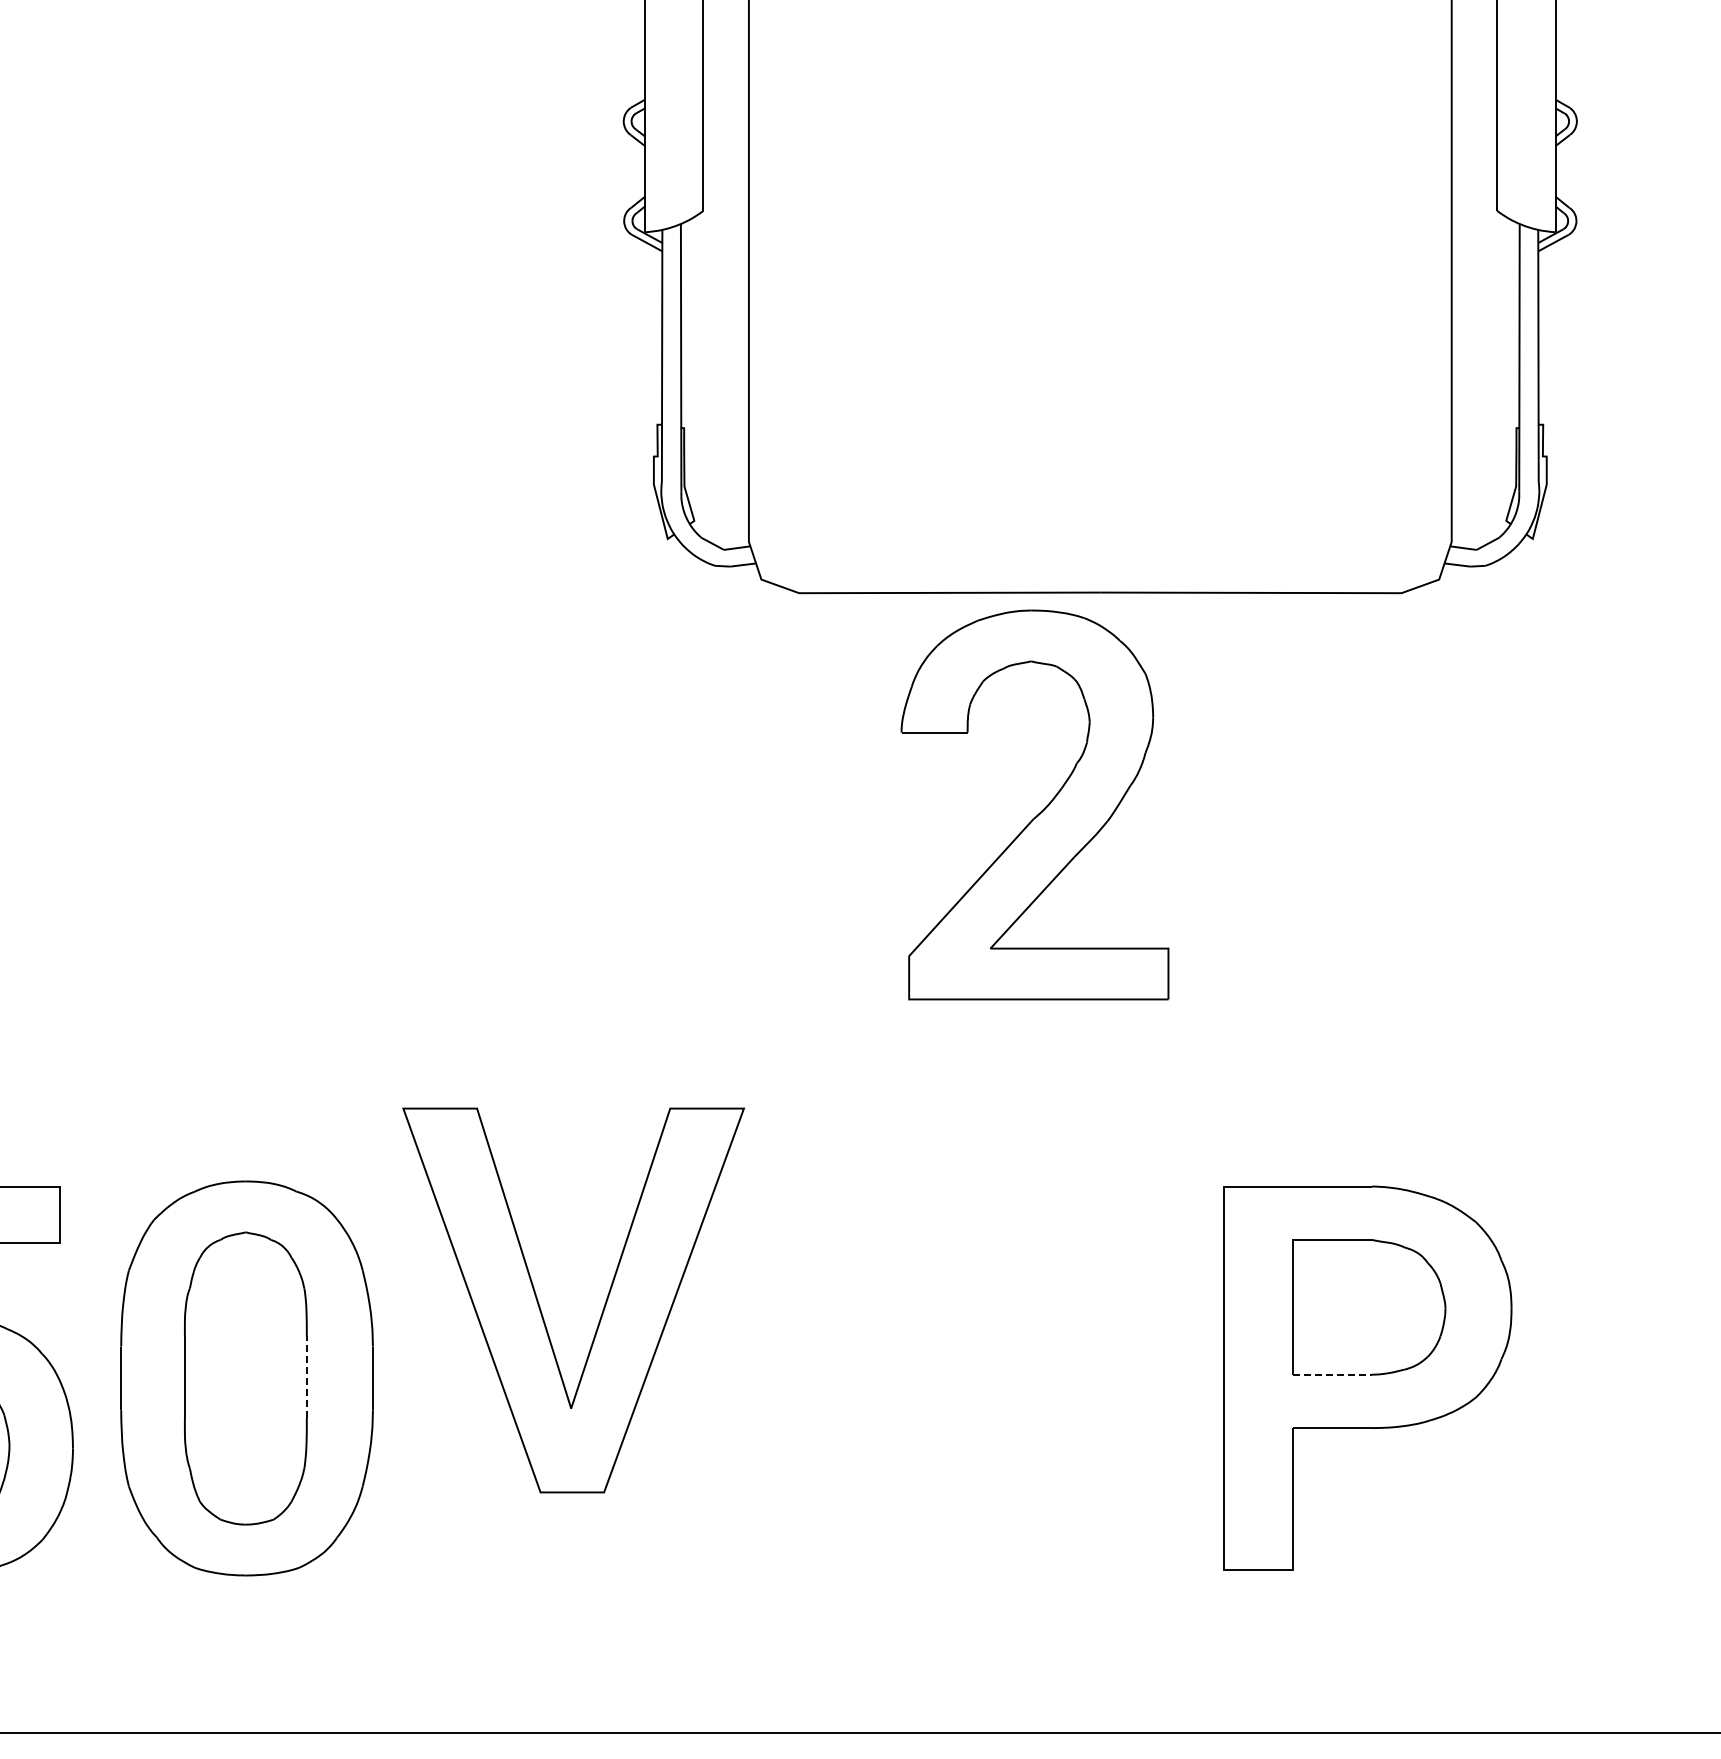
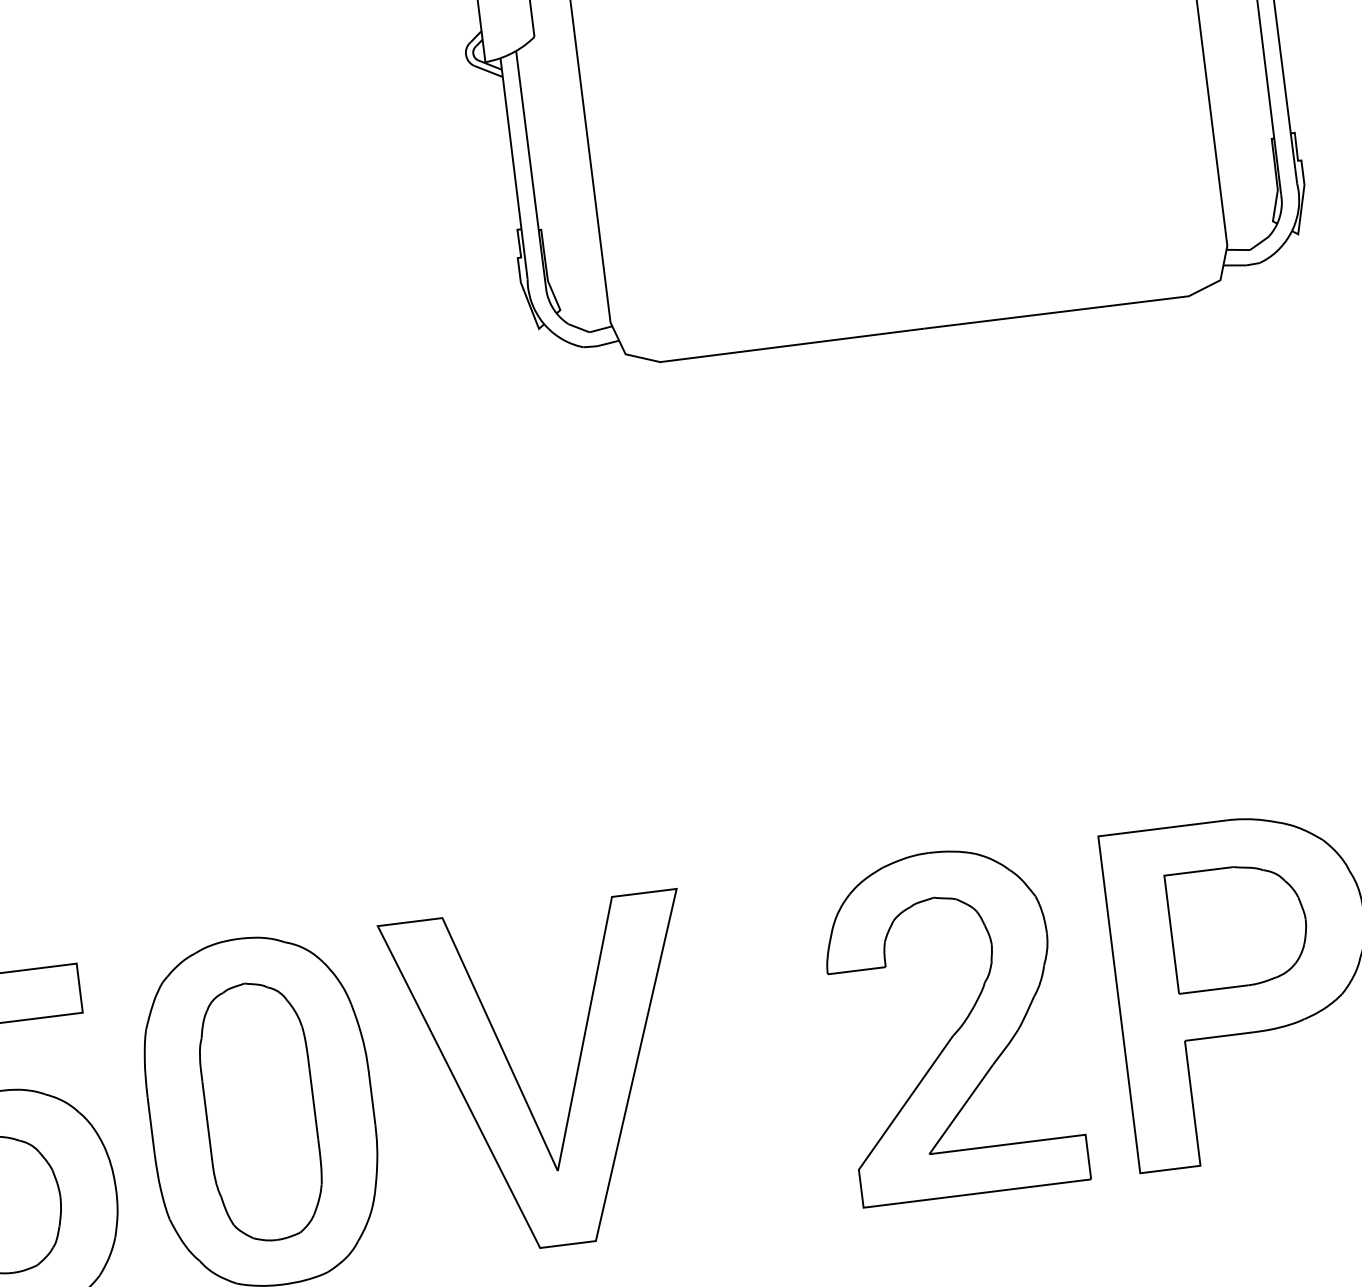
part: (1041, 810) -> (959, 1027), moved
part: (602, 1310) -> (574, 1081), moved
line: (1332, 1374) -> (1213, 989), dashed -> solid
line: (306, 1377) -> (313, 1104), dashed -> solid

